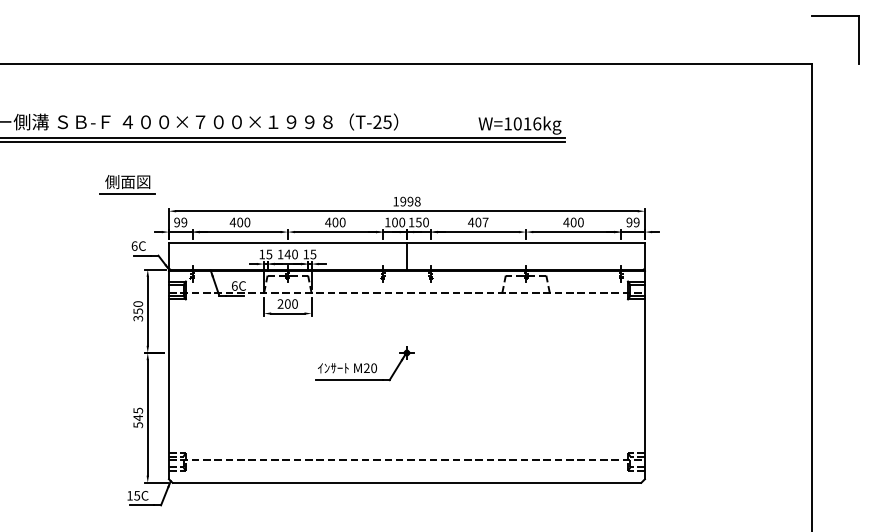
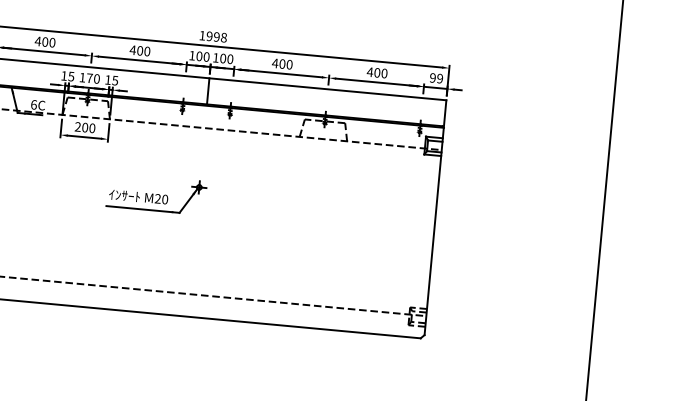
text: (418, 222) -> (222, 58), 150 -> 100
text: (485, 222) -> (289, 64), 407 -> 400
text: (287, 254) -> (89, 78), 140 -> 170

